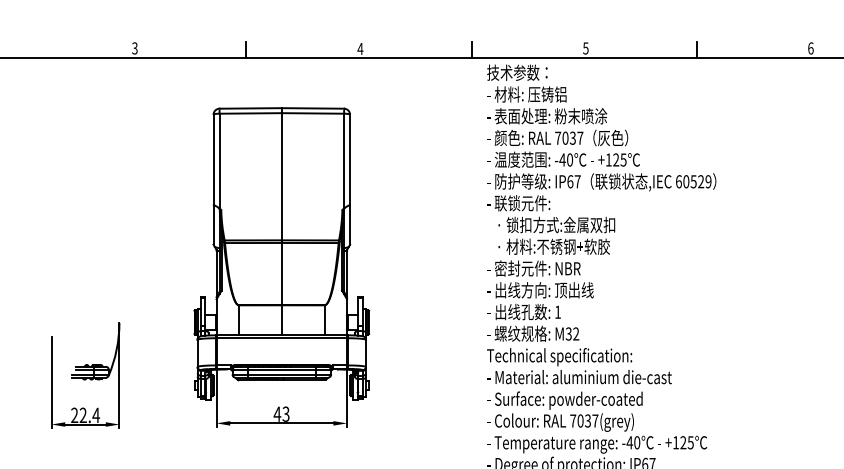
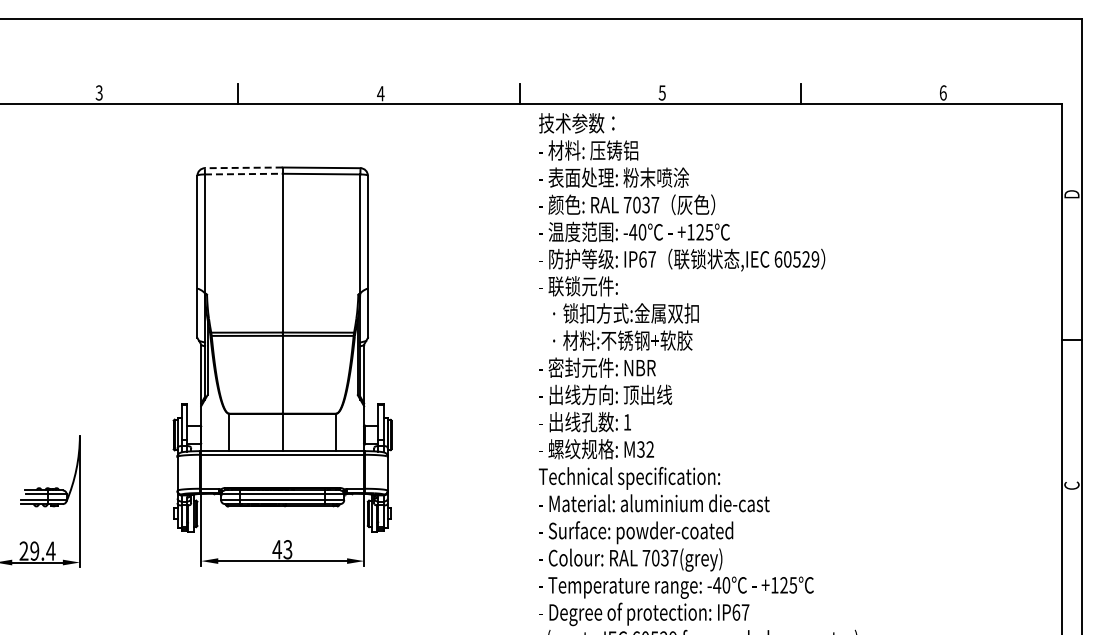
line: (250, 108) -> (243, 167), solid -> dashed
line: (250, 113) -> (243, 174), solid -> dashed
text: (83, 414) -> (34, 550), 22.4 -> 29.4

